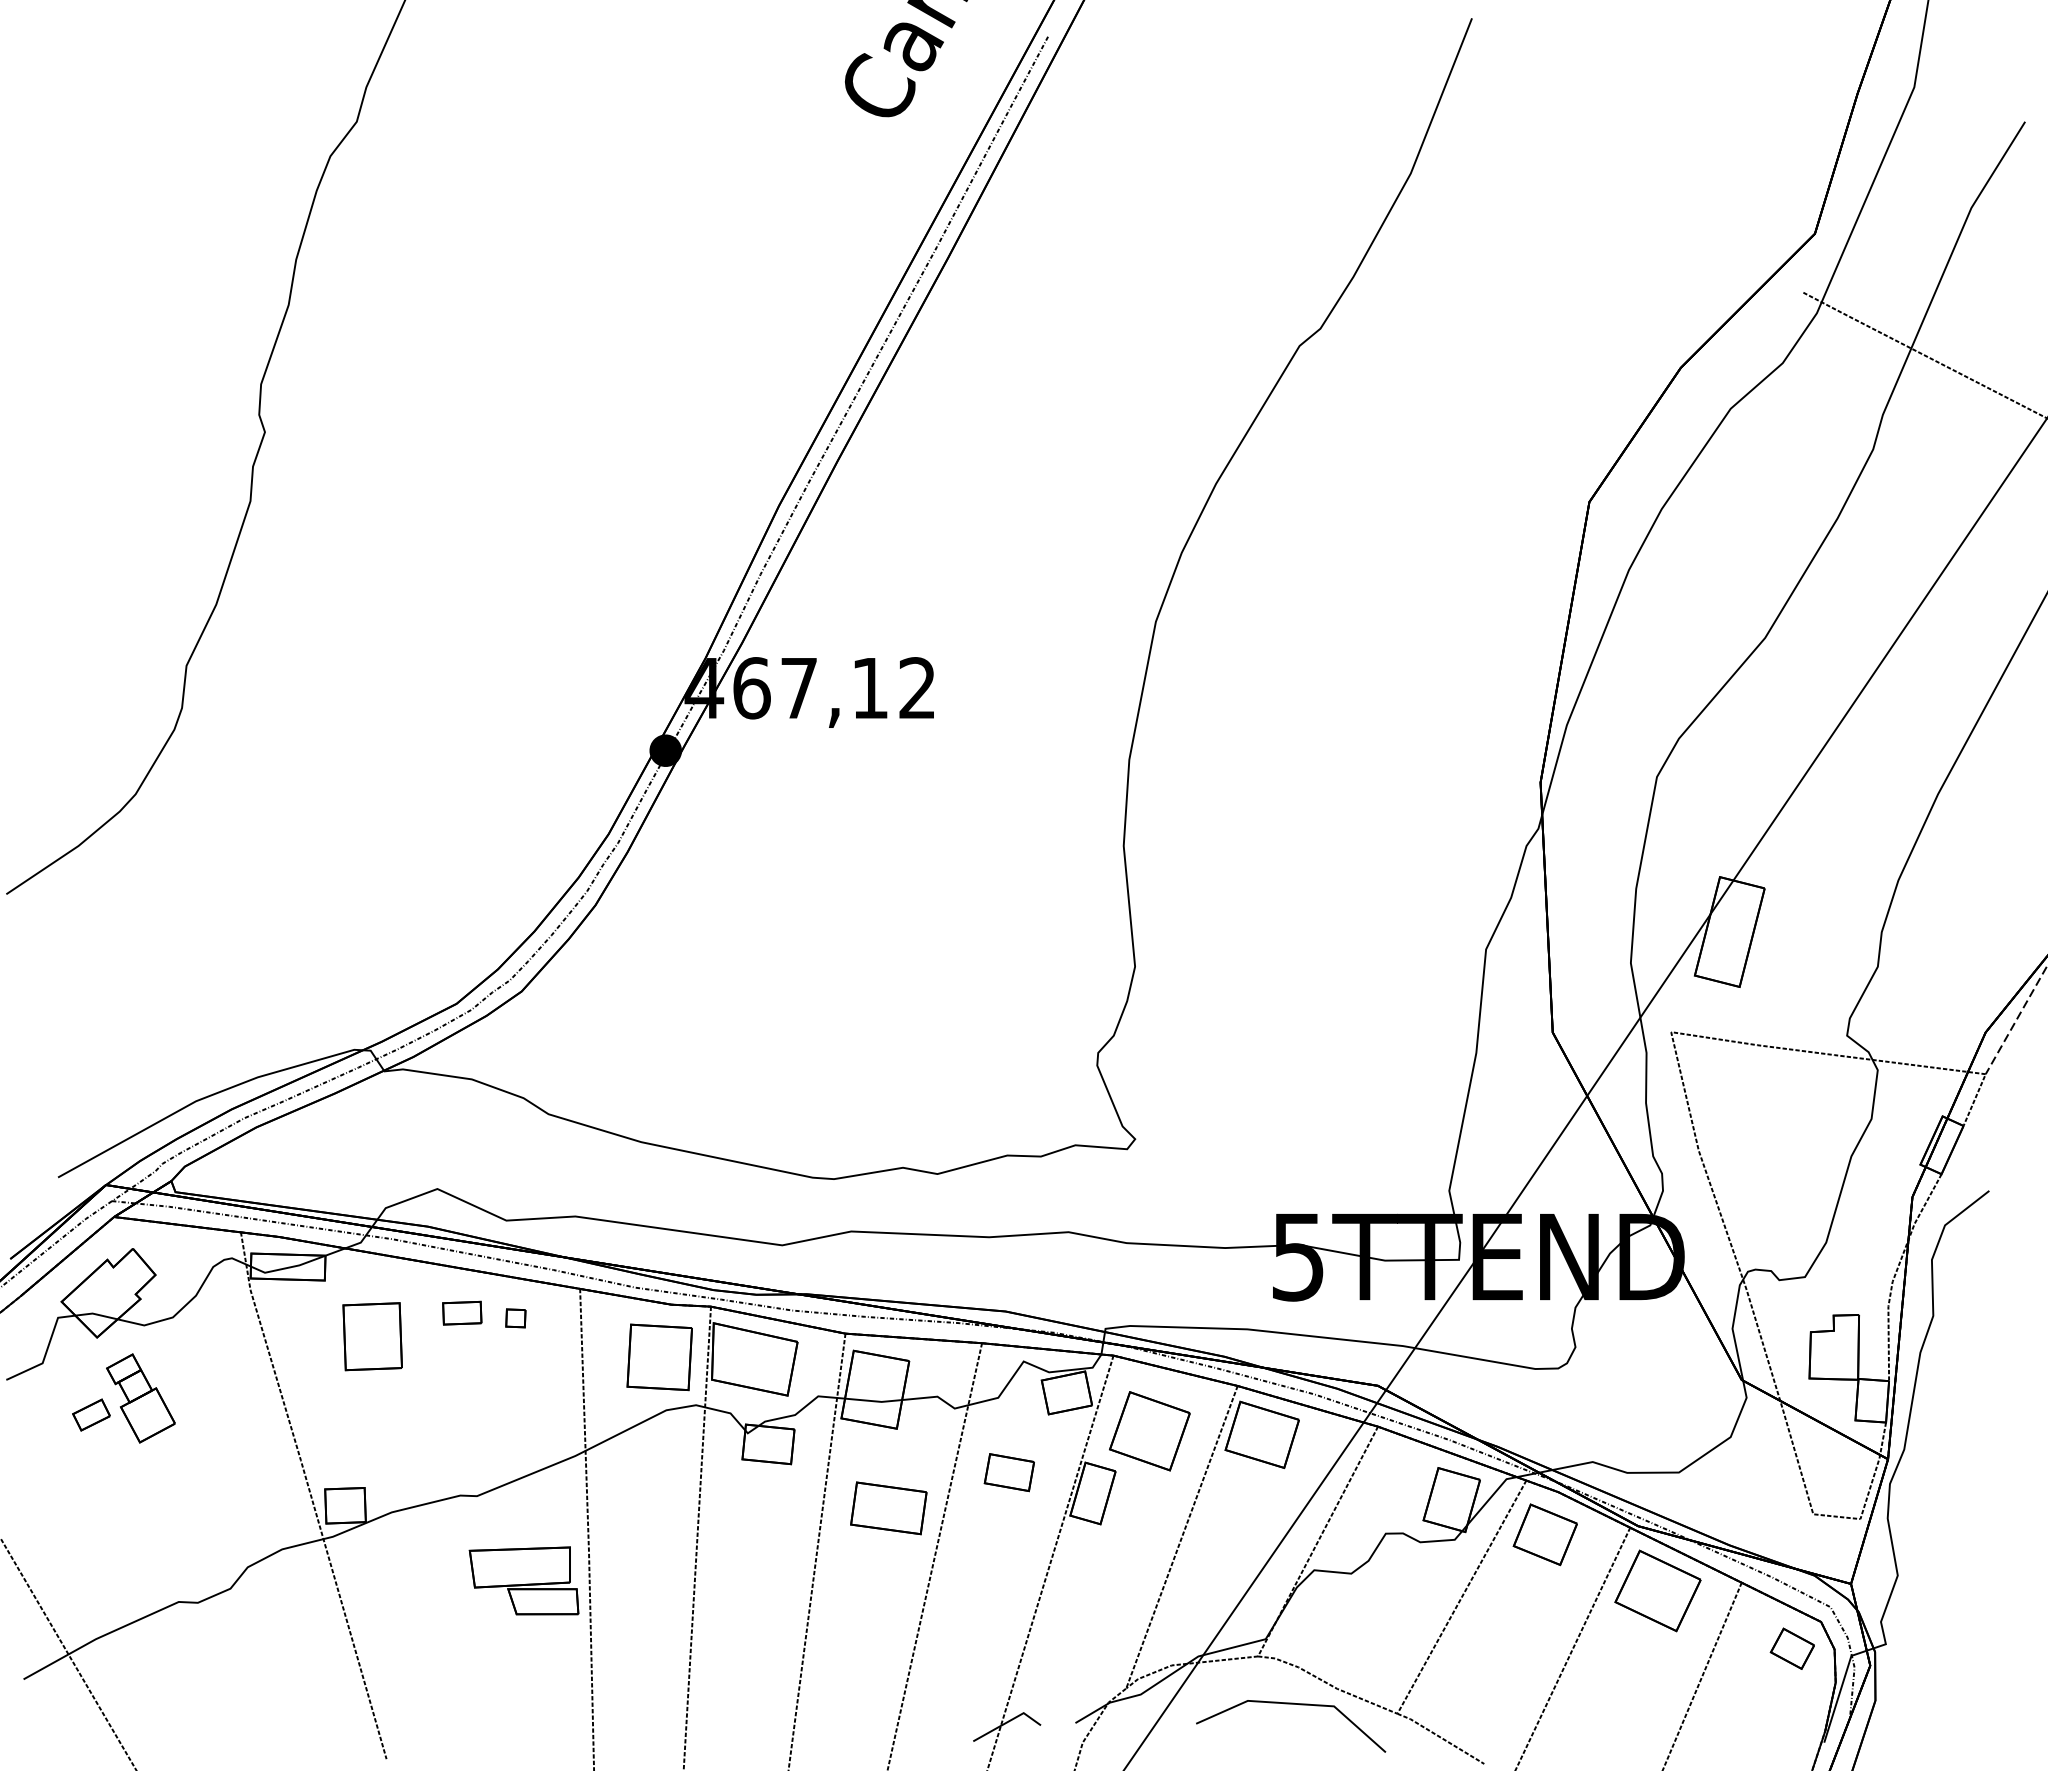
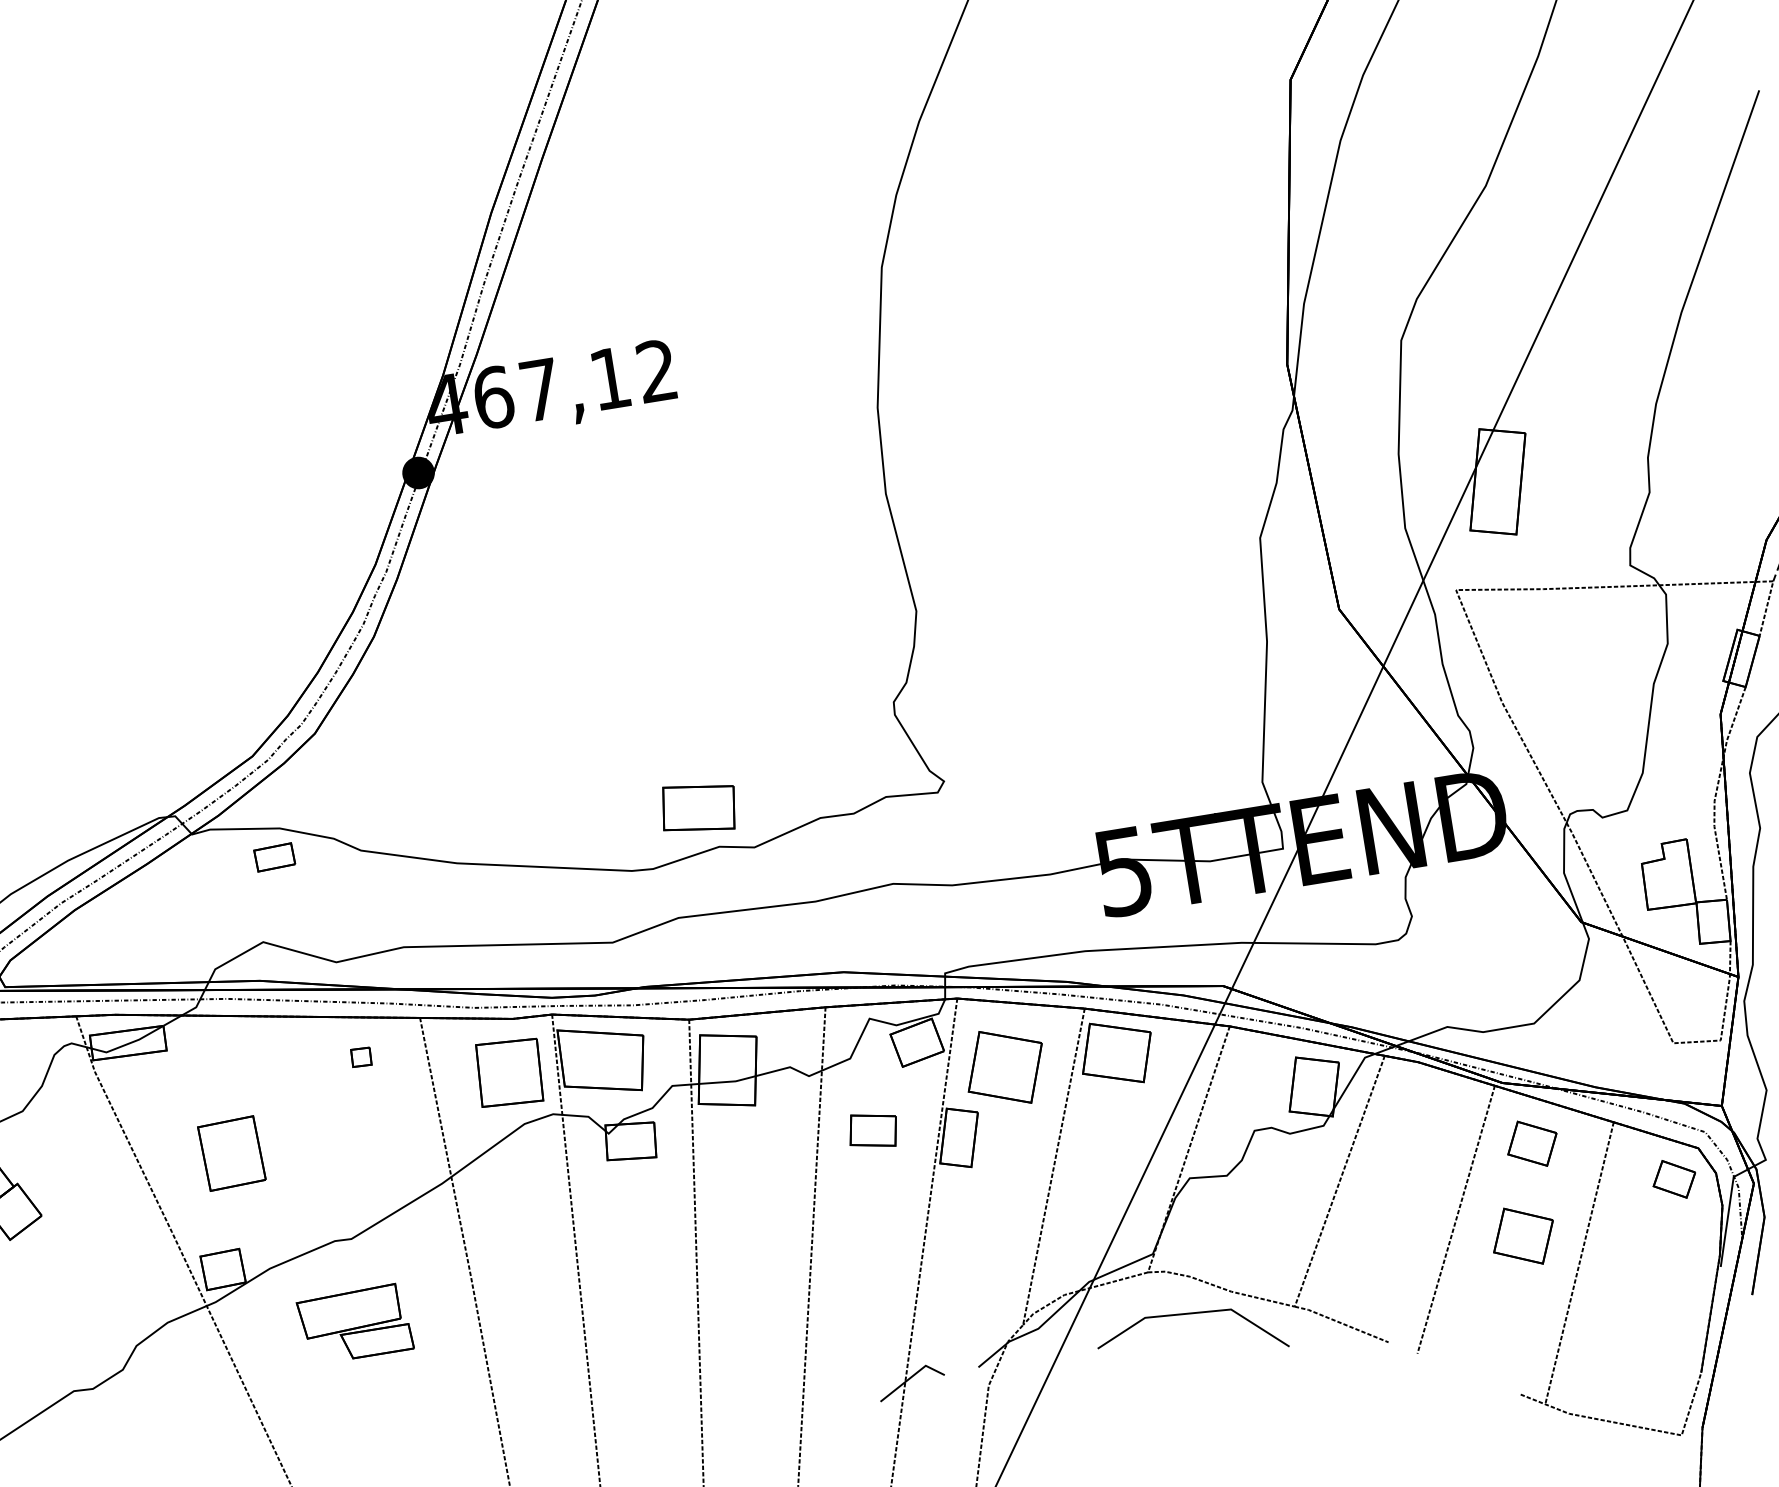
part: (462, 1312) -> (274, 856), moved
part: (372, 1336) -> (231, 1153), moved
part: (888, 1508) -> (698, 808), moved
part: (1544, 1534) -> (1522, 1236), moved
part: (523, 1580) -> (354, 1323), moved
part: (1657, 1590) -> (1531, 1143), size x0.6

